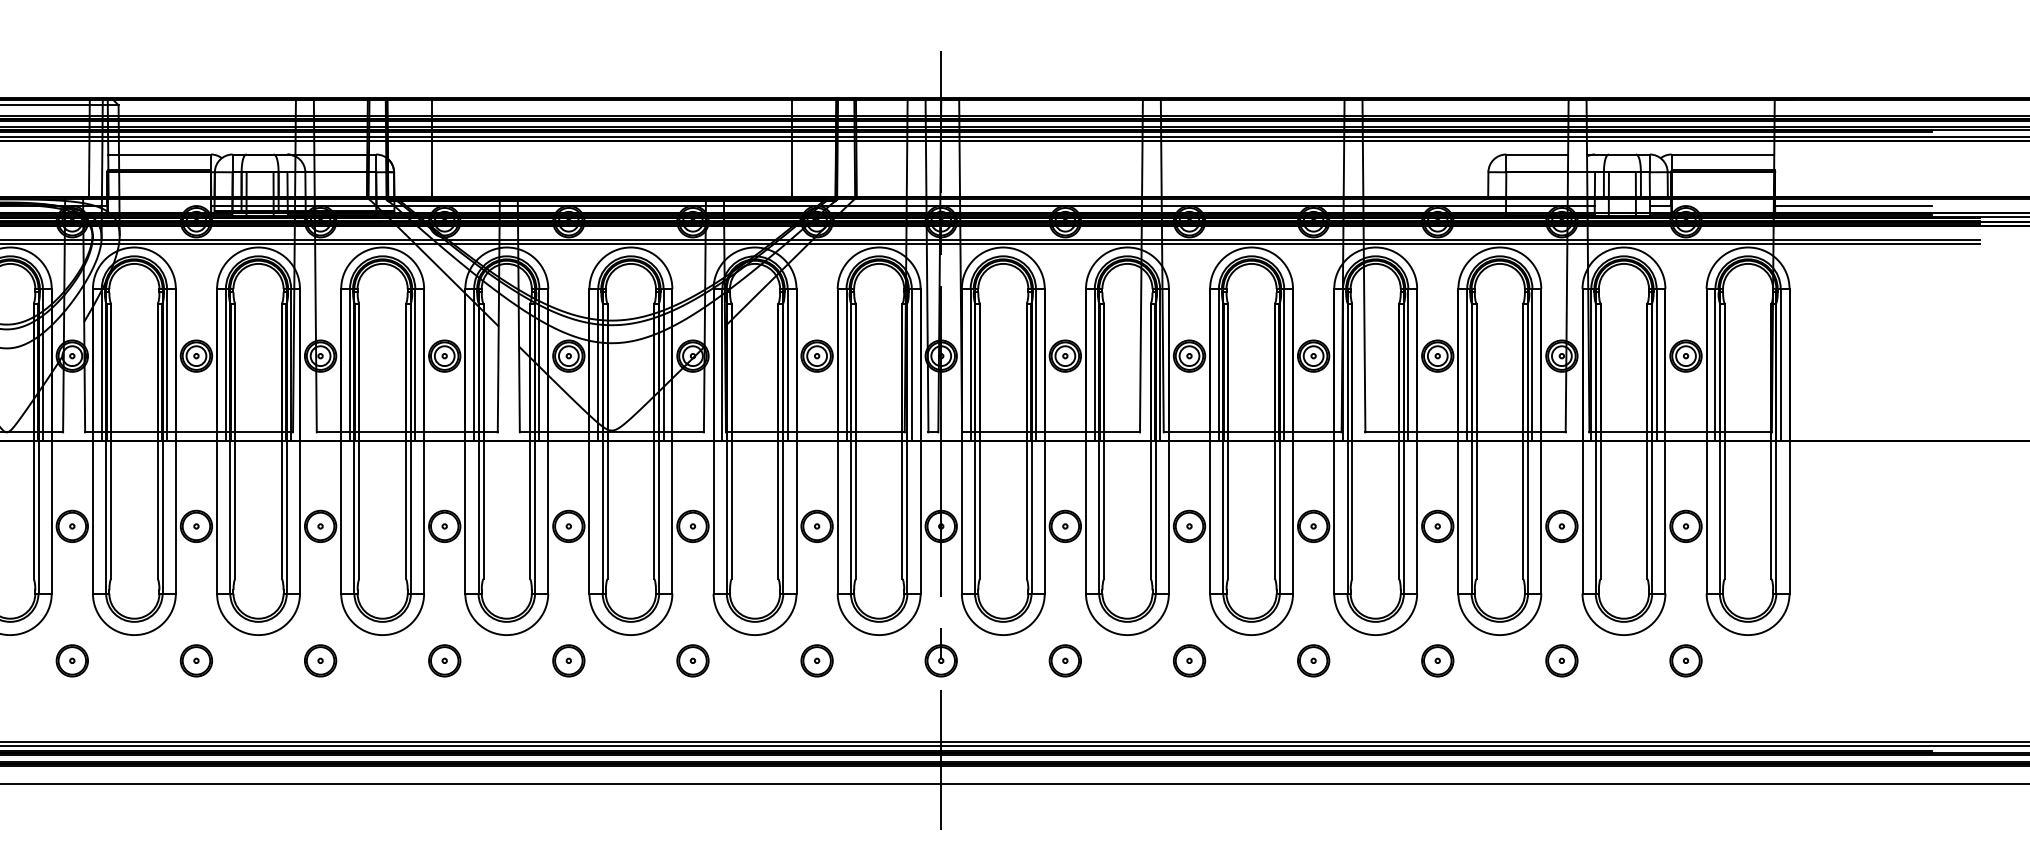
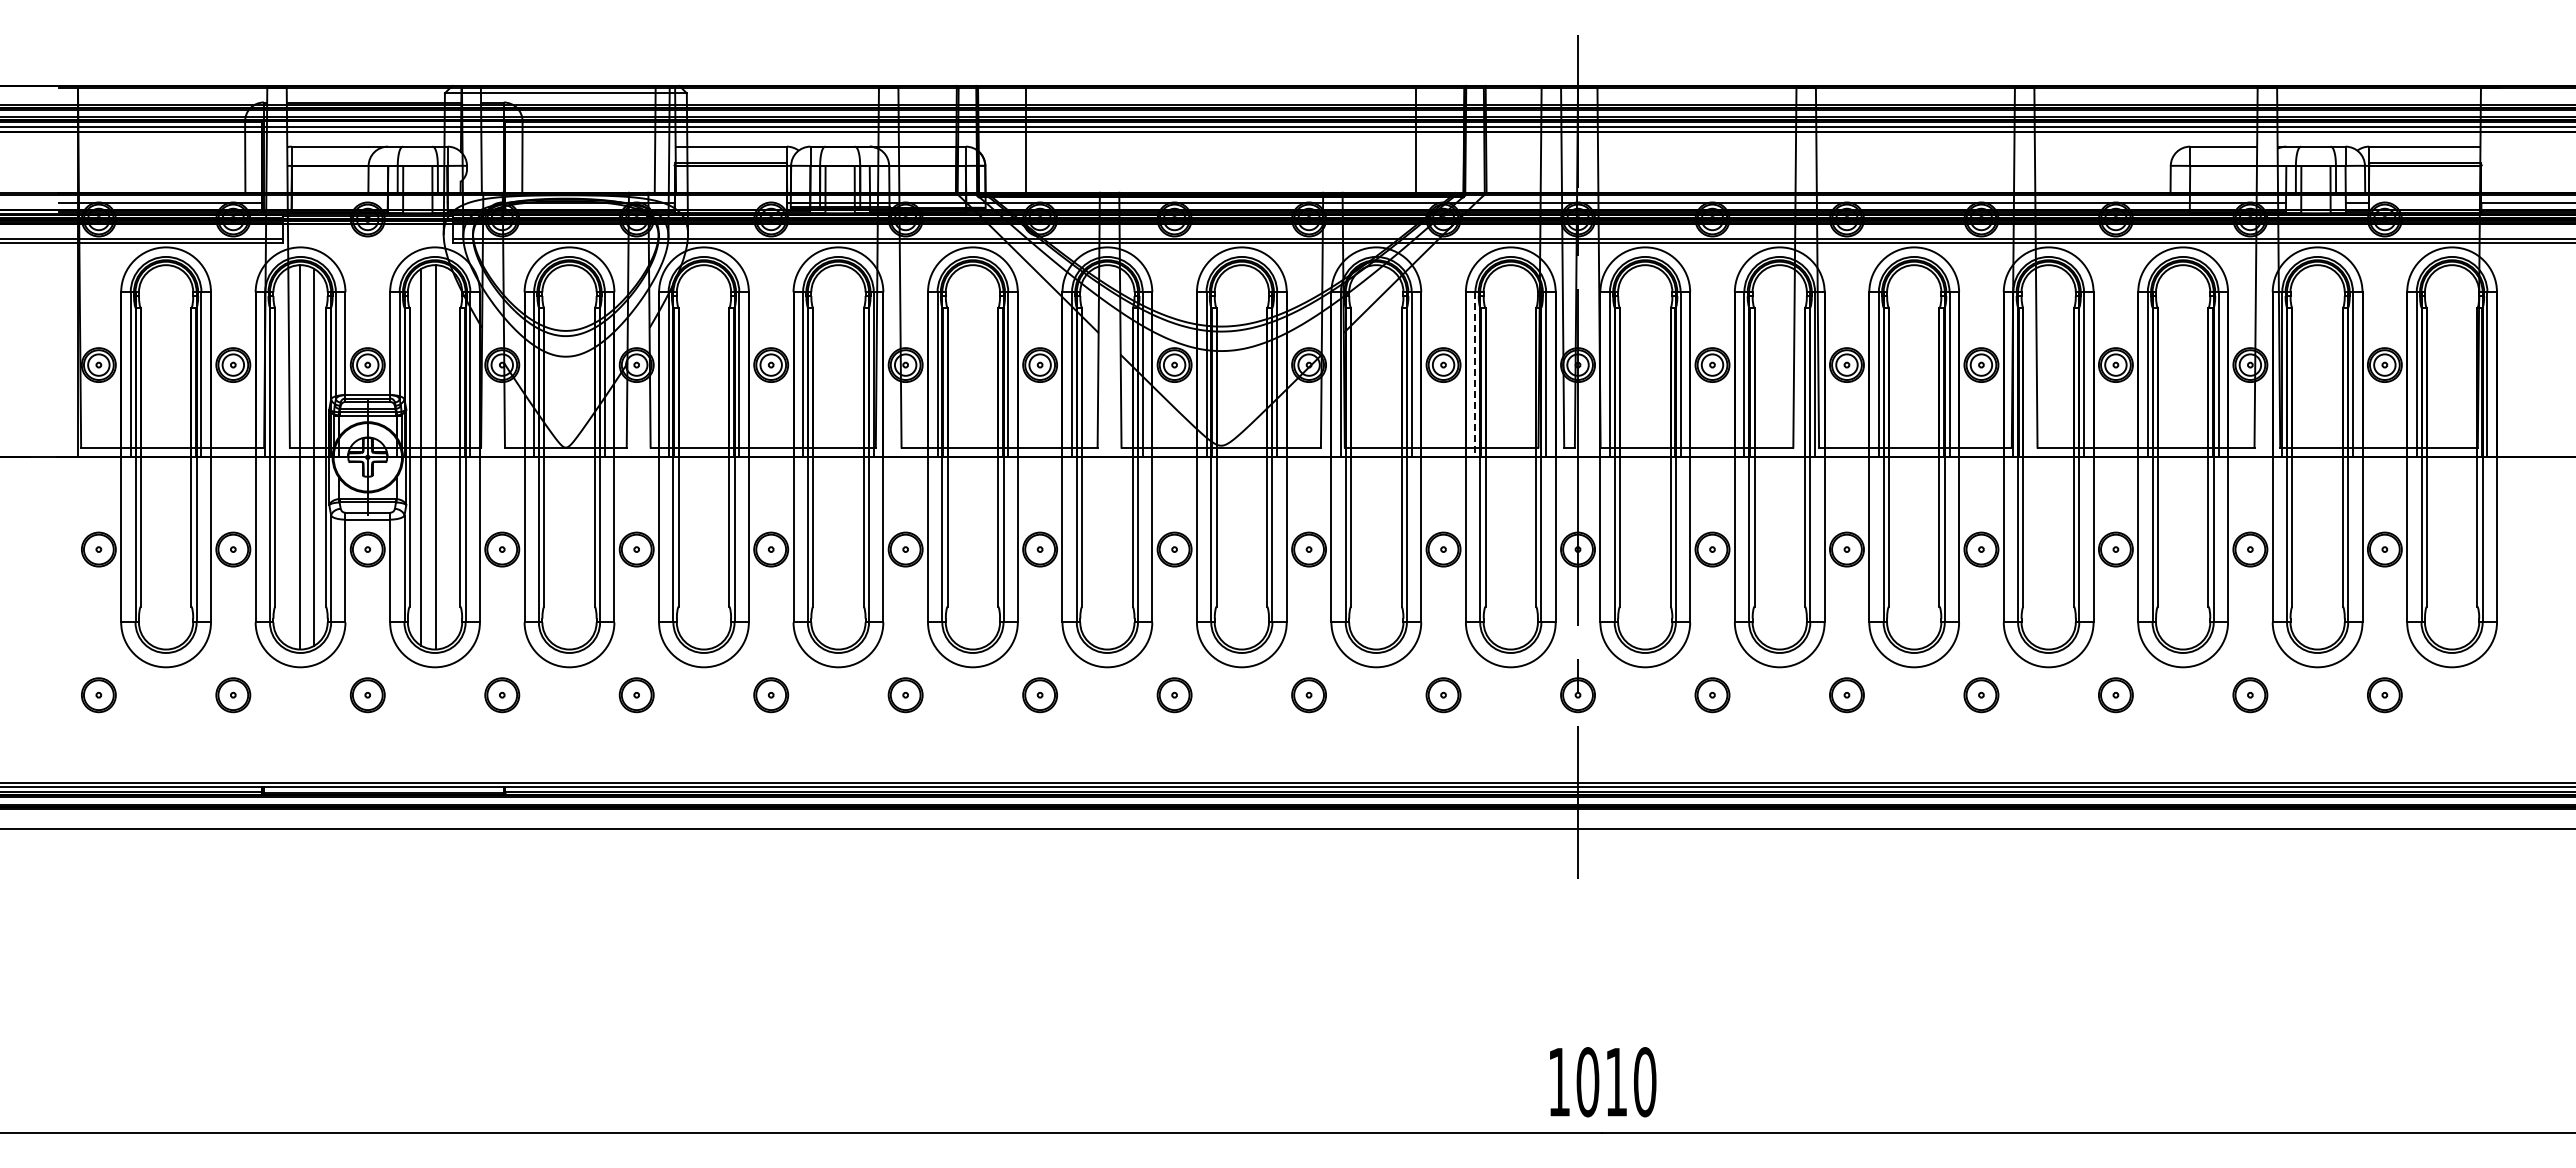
line: (846, 364) -> (1475, 374), solid -> dashed

